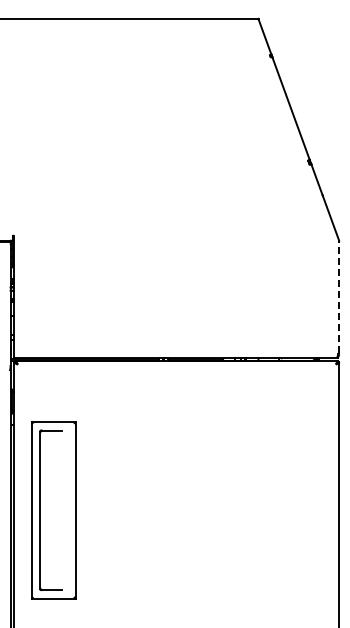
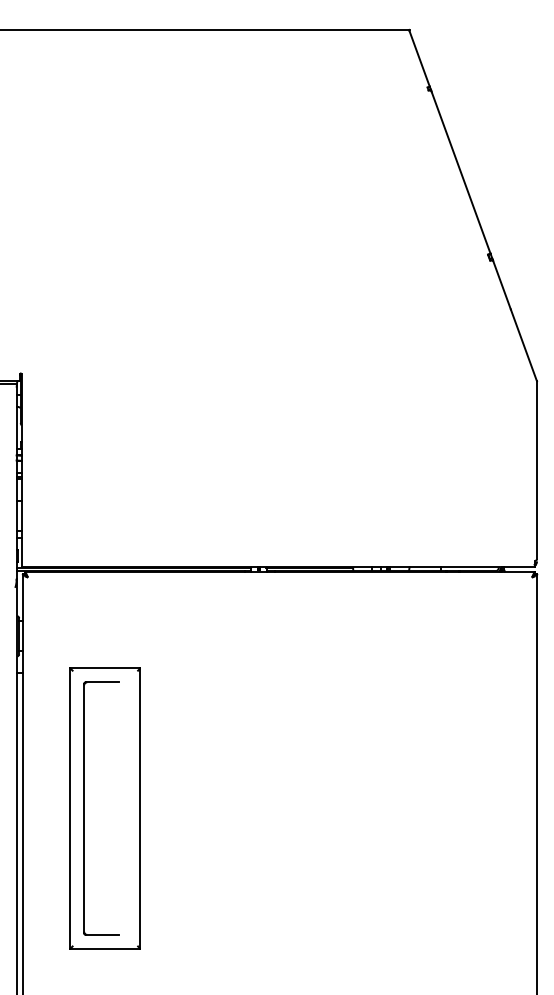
line: (339, 296) -> (537, 469), dashed -> solid
part: (53, 510) -> (105, 808), moved

